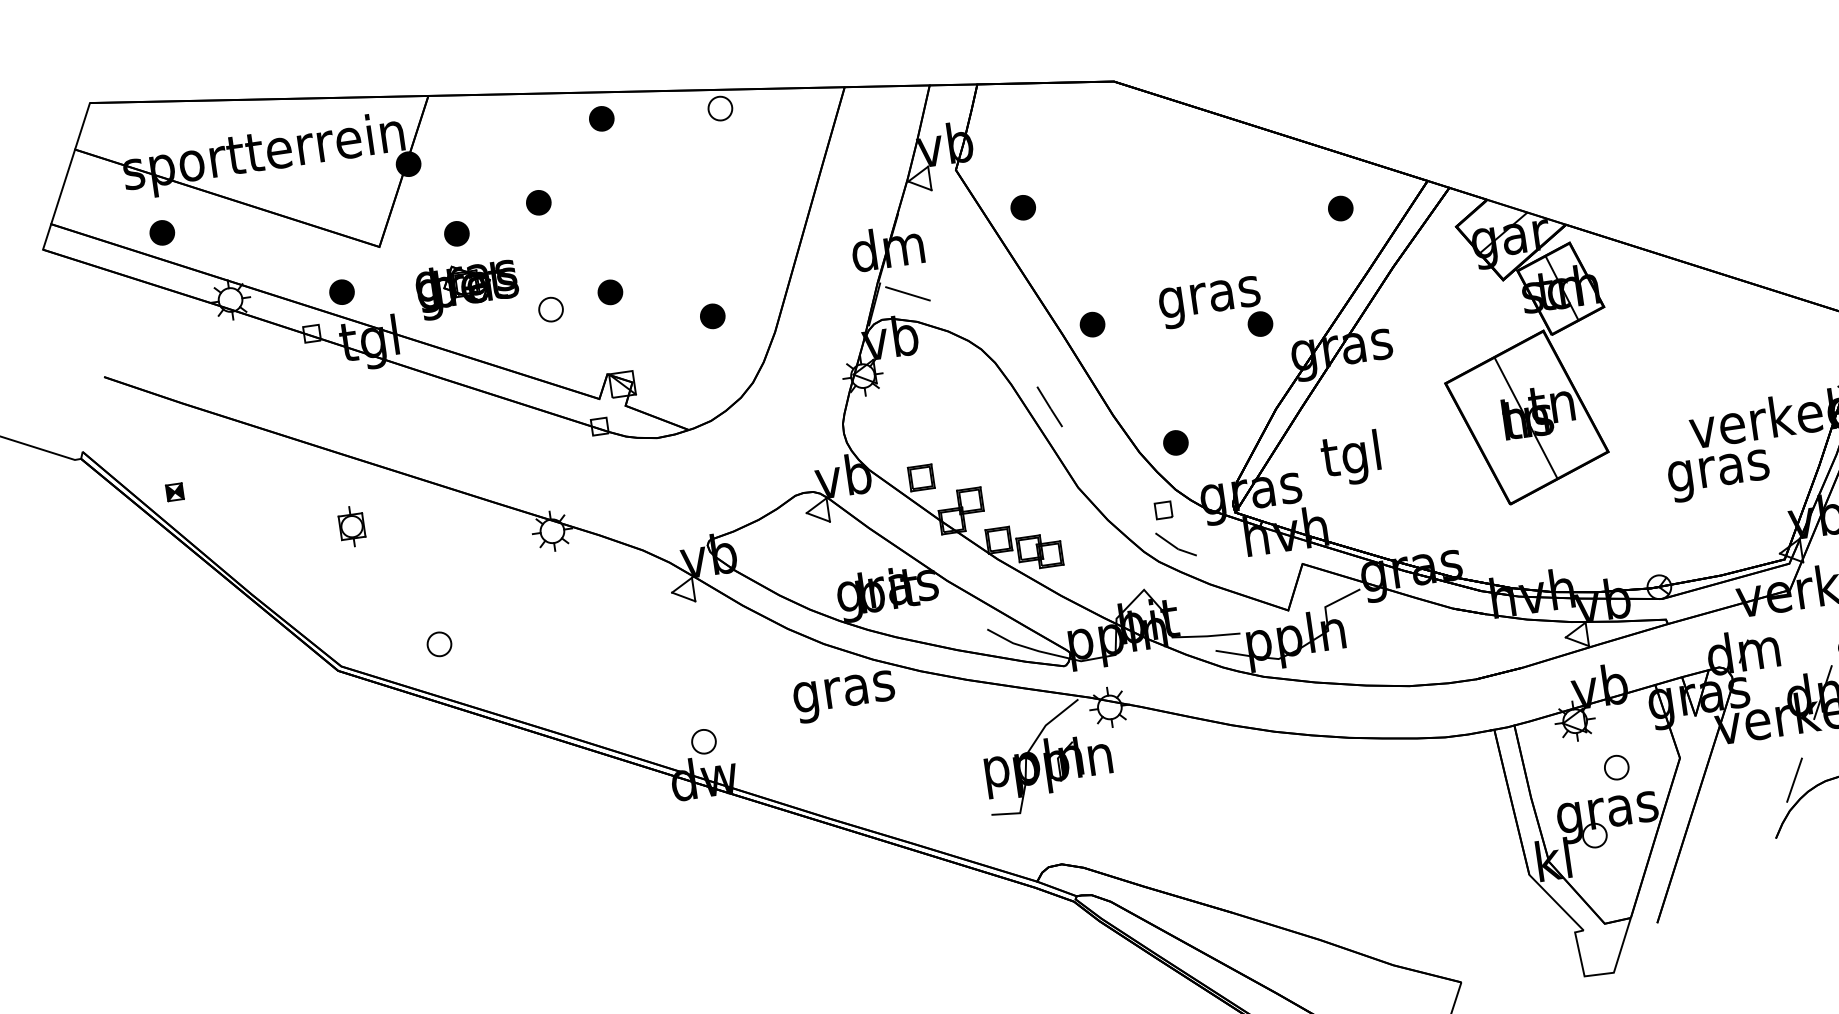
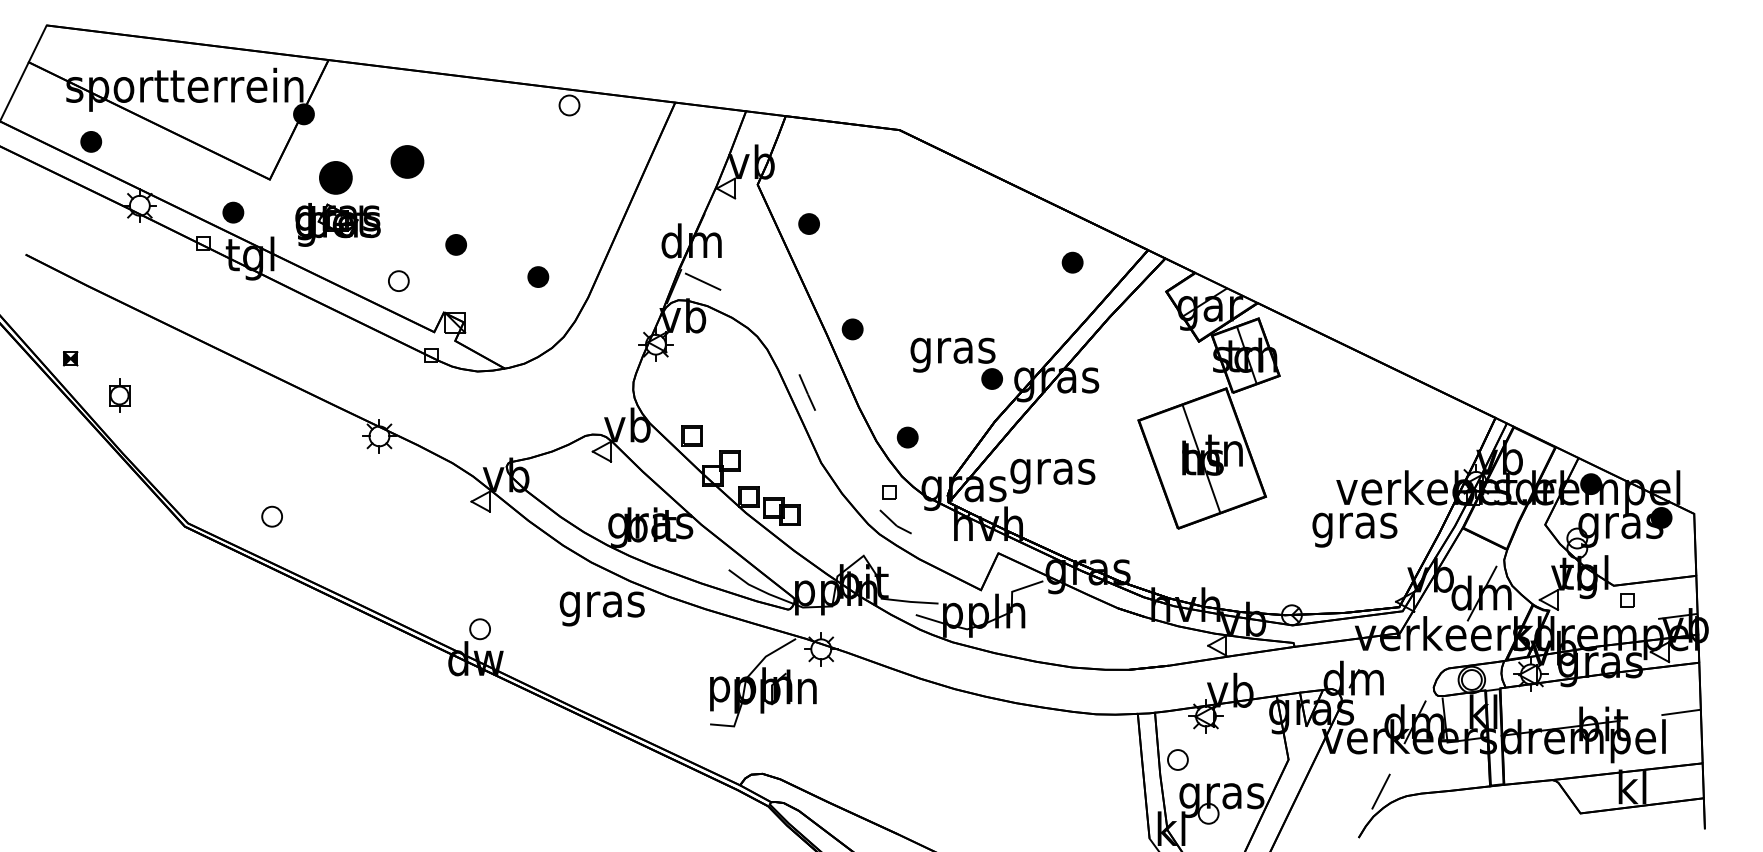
part: (601, 118) -> (469, 99), removed
part: (538, 202) -> (407, 161), size x1.6
part: (456, 233) -> (335, 177), size x1.6
part: (550, 308) -> (398, 280), moved
part: (1215, 311) -> (956, 363), moved
text: (1352, 458) -> (1052, 471), tgl -> gras
part: (351, 526) -> (119, 395), moved
part: (1616, 767) -> (1177, 759), moved

